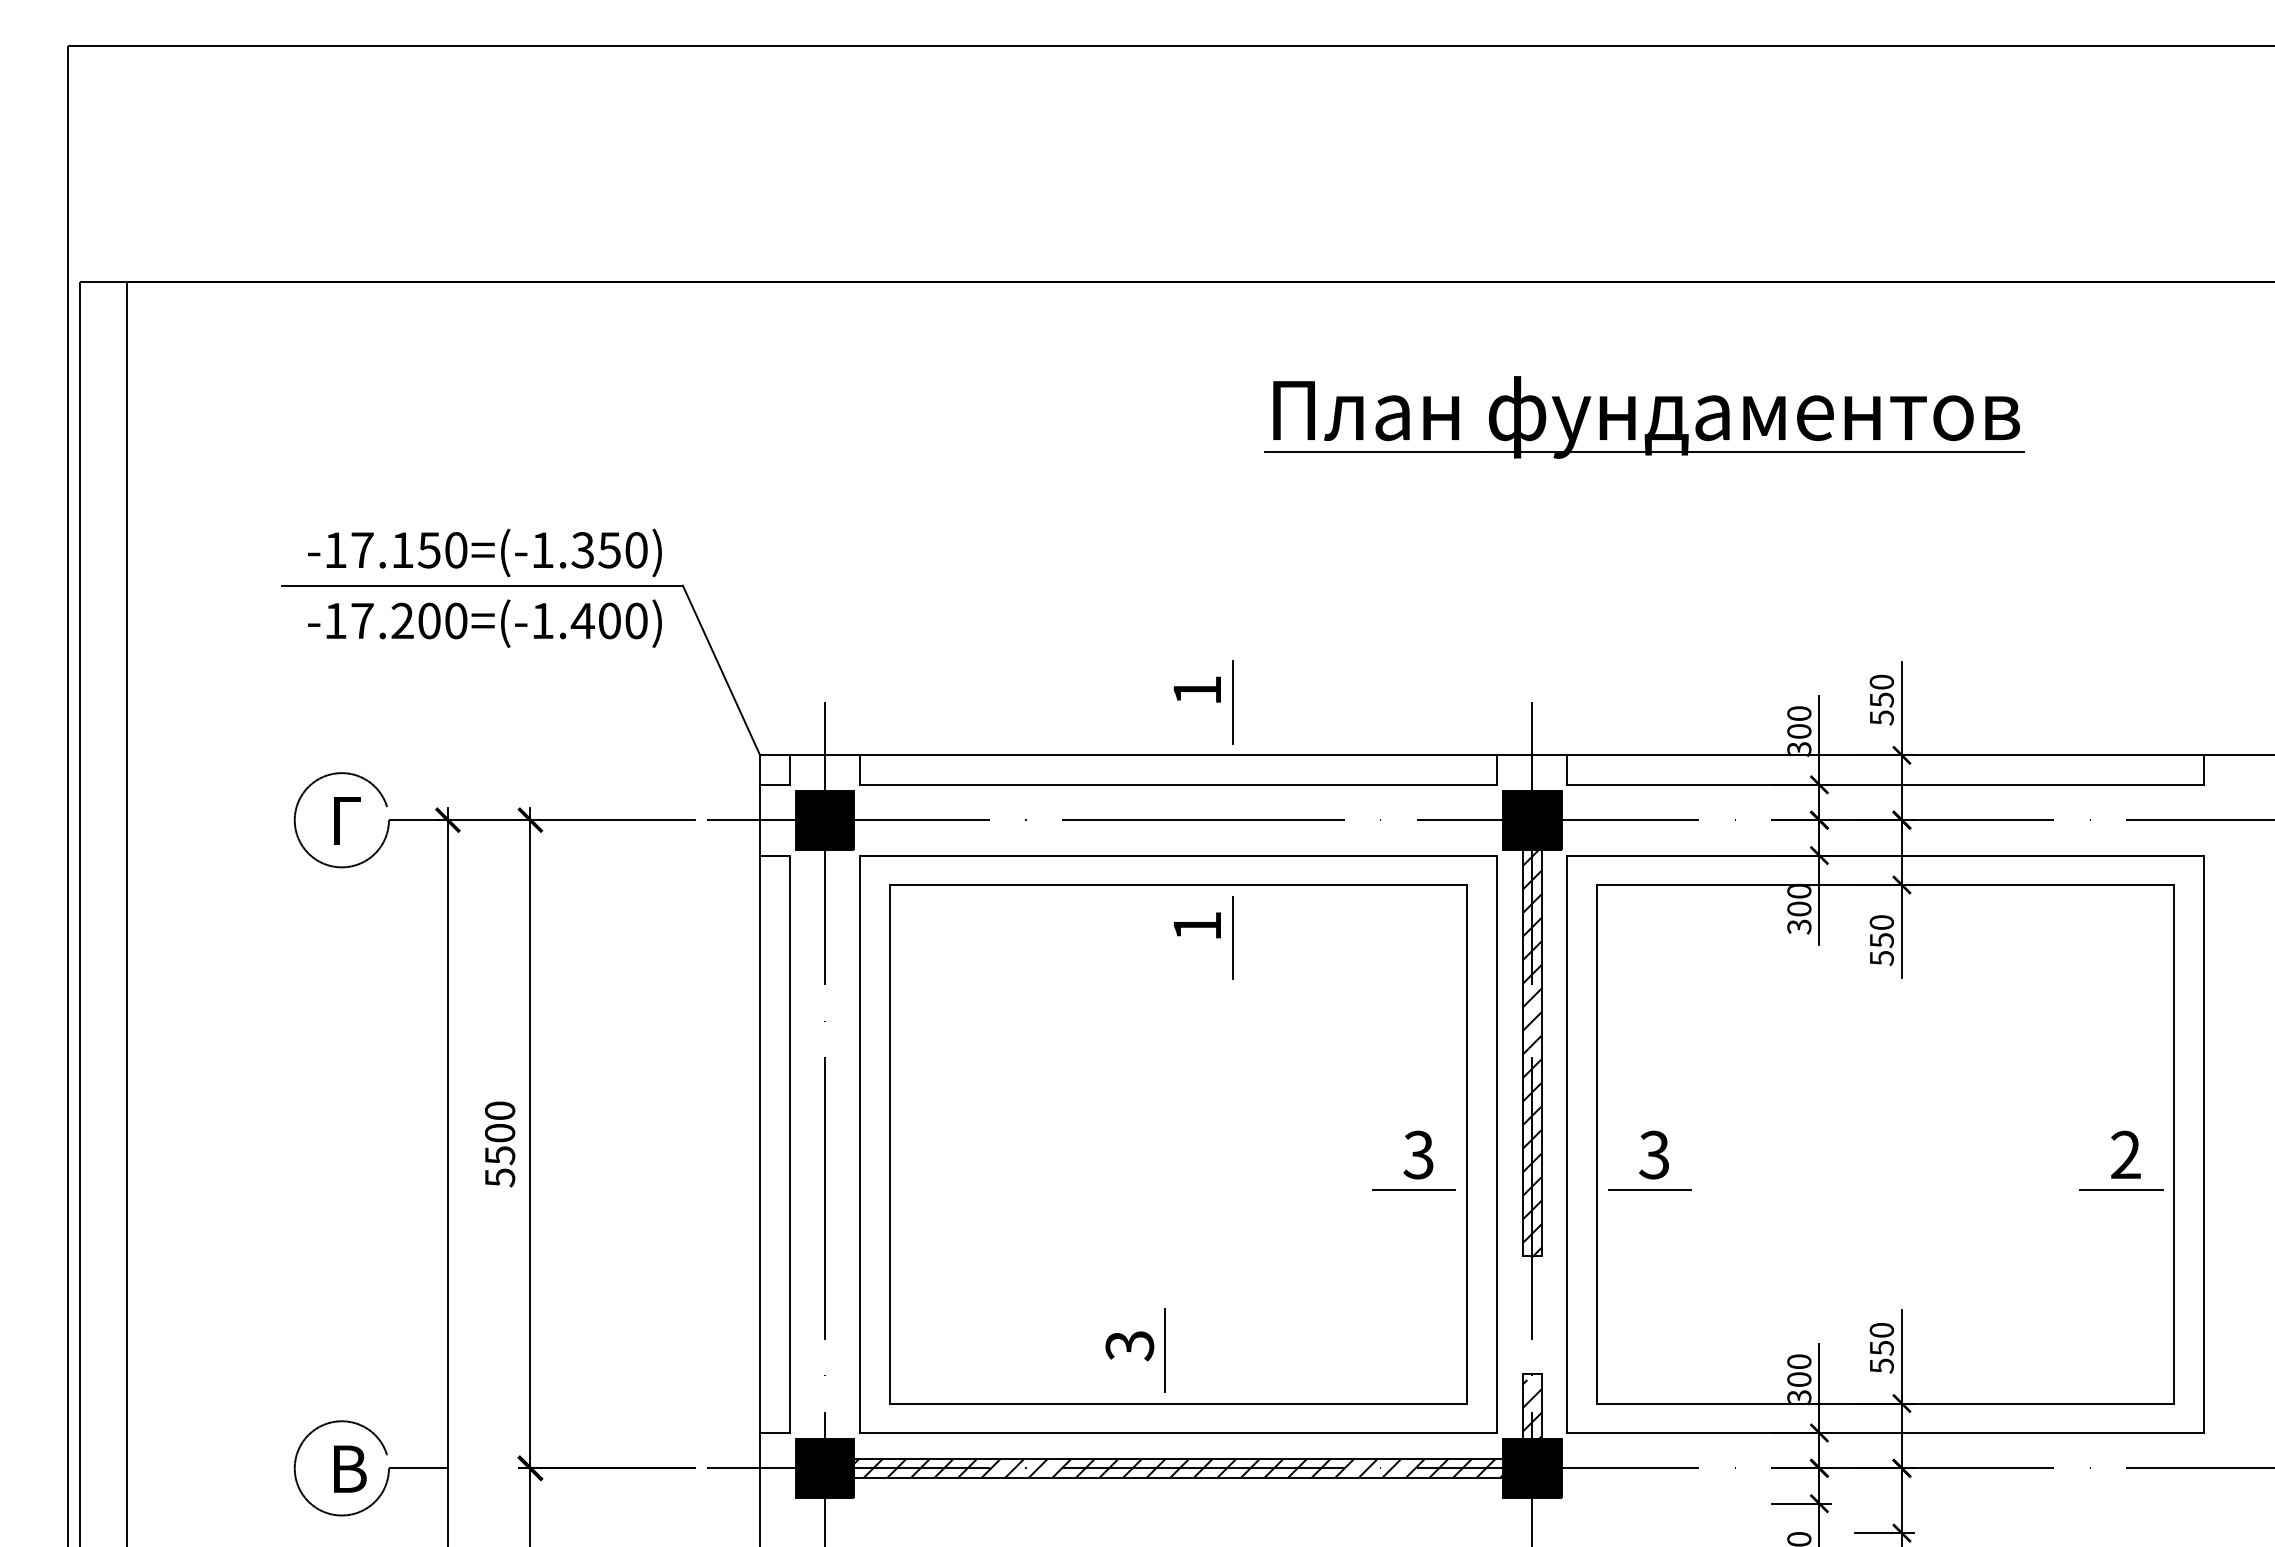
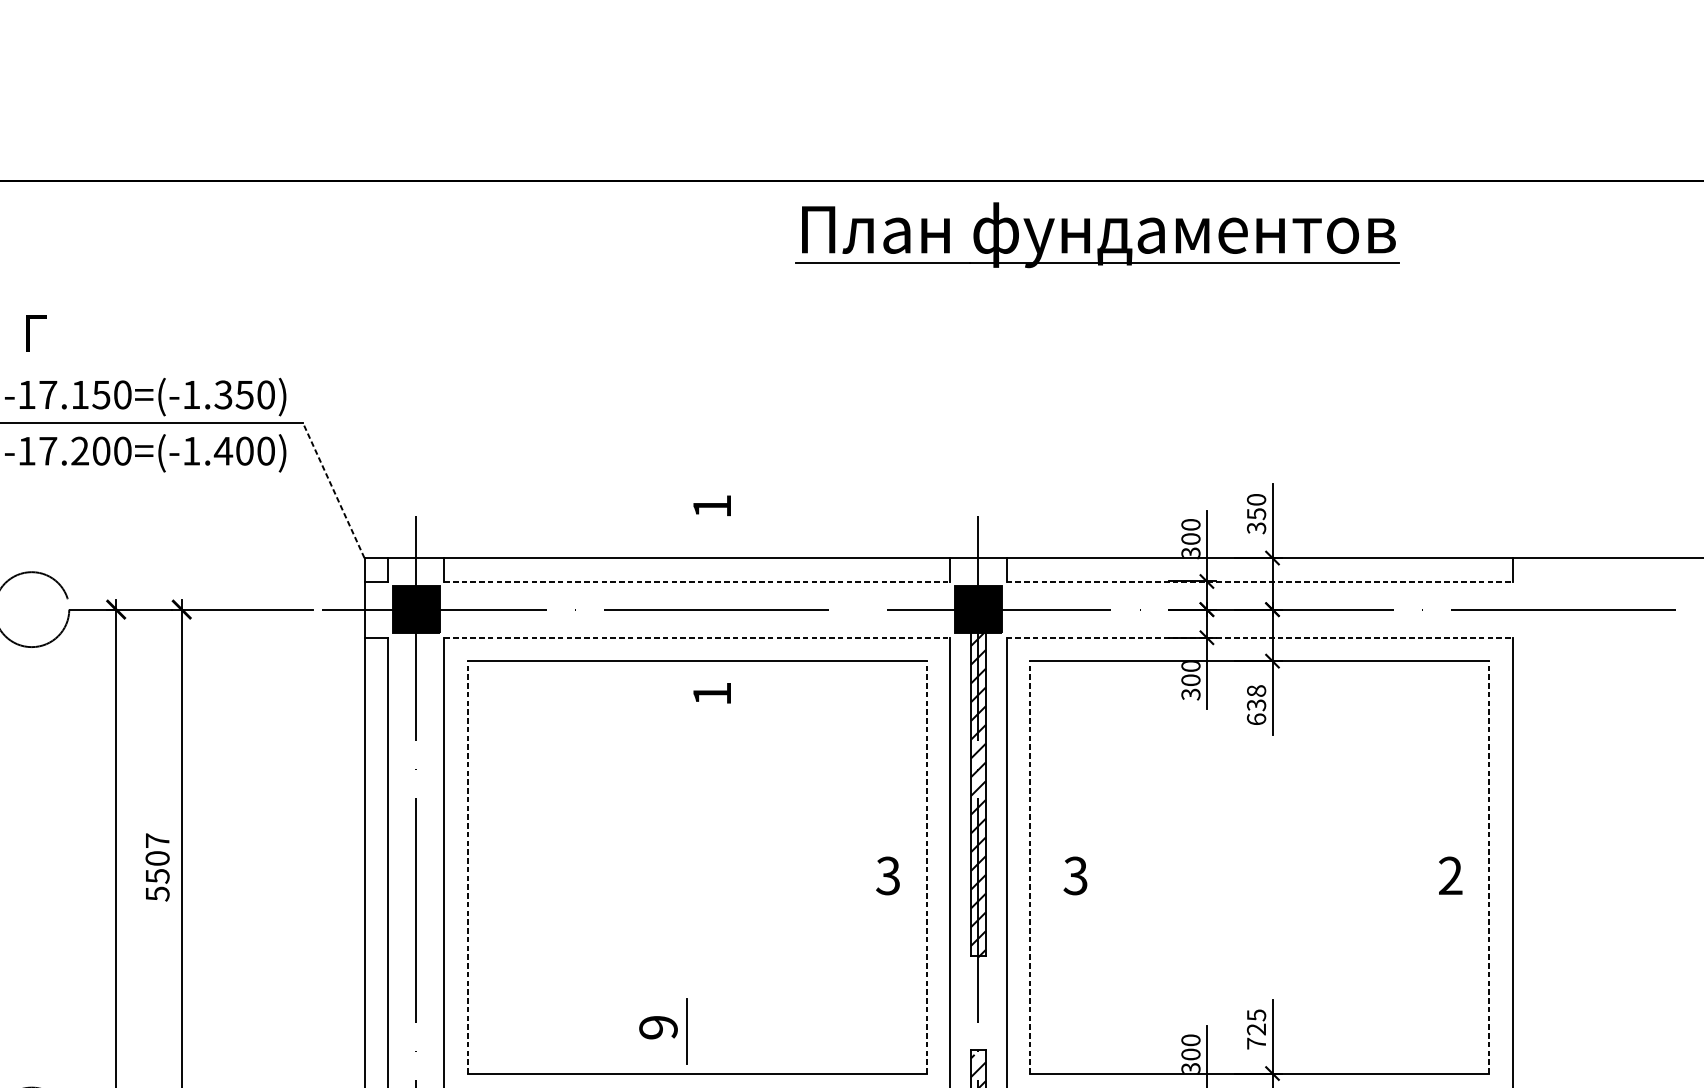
part: (1652, 417) -> (1103, 235), moved
line: (721, 670) -> (333, 490), solid -> dashed
line: (1232, 702) -> (740, 516), removed
text: (1881, 717) -> (1256, 527), 550 -> 350
line: (1179, 784) -> (697, 581), solid -> dashed
line: (1886, 784) -> (1260, 581), solid -> dashed
text: (347, 820) -> (36, 333), moved
line: (1179, 855) -> (697, 637), solid -> dashed
line: (1886, 855) -> (1260, 637), solid -> dashed
line: (1232, 937) -> (740, 702), removed
text: (1881, 940) -> (1256, 705), 550 -> 638
text: (499, 1110) -> (157, 840), 5500 -> 5507
line: (889, 1143) -> (467, 866), solid -> dashed
line: (1467, 1143) -> (927, 866), solid -> dashed
line: (1596, 1143) -> (1029, 866), solid -> dashed
line: (2174, 1143) -> (1489, 866), solid -> dashed
line: (1414, 1190) -> (884, 904), removed
line: (1649, 1190) -> (1071, 904), removed
line: (2121, 1190) -> (1447, 904), removed
text: (1129, 1346) -> (658, 1028), 3 -> 9
text: (1881, 1348) -> (1256, 1029), 550 -> 725

